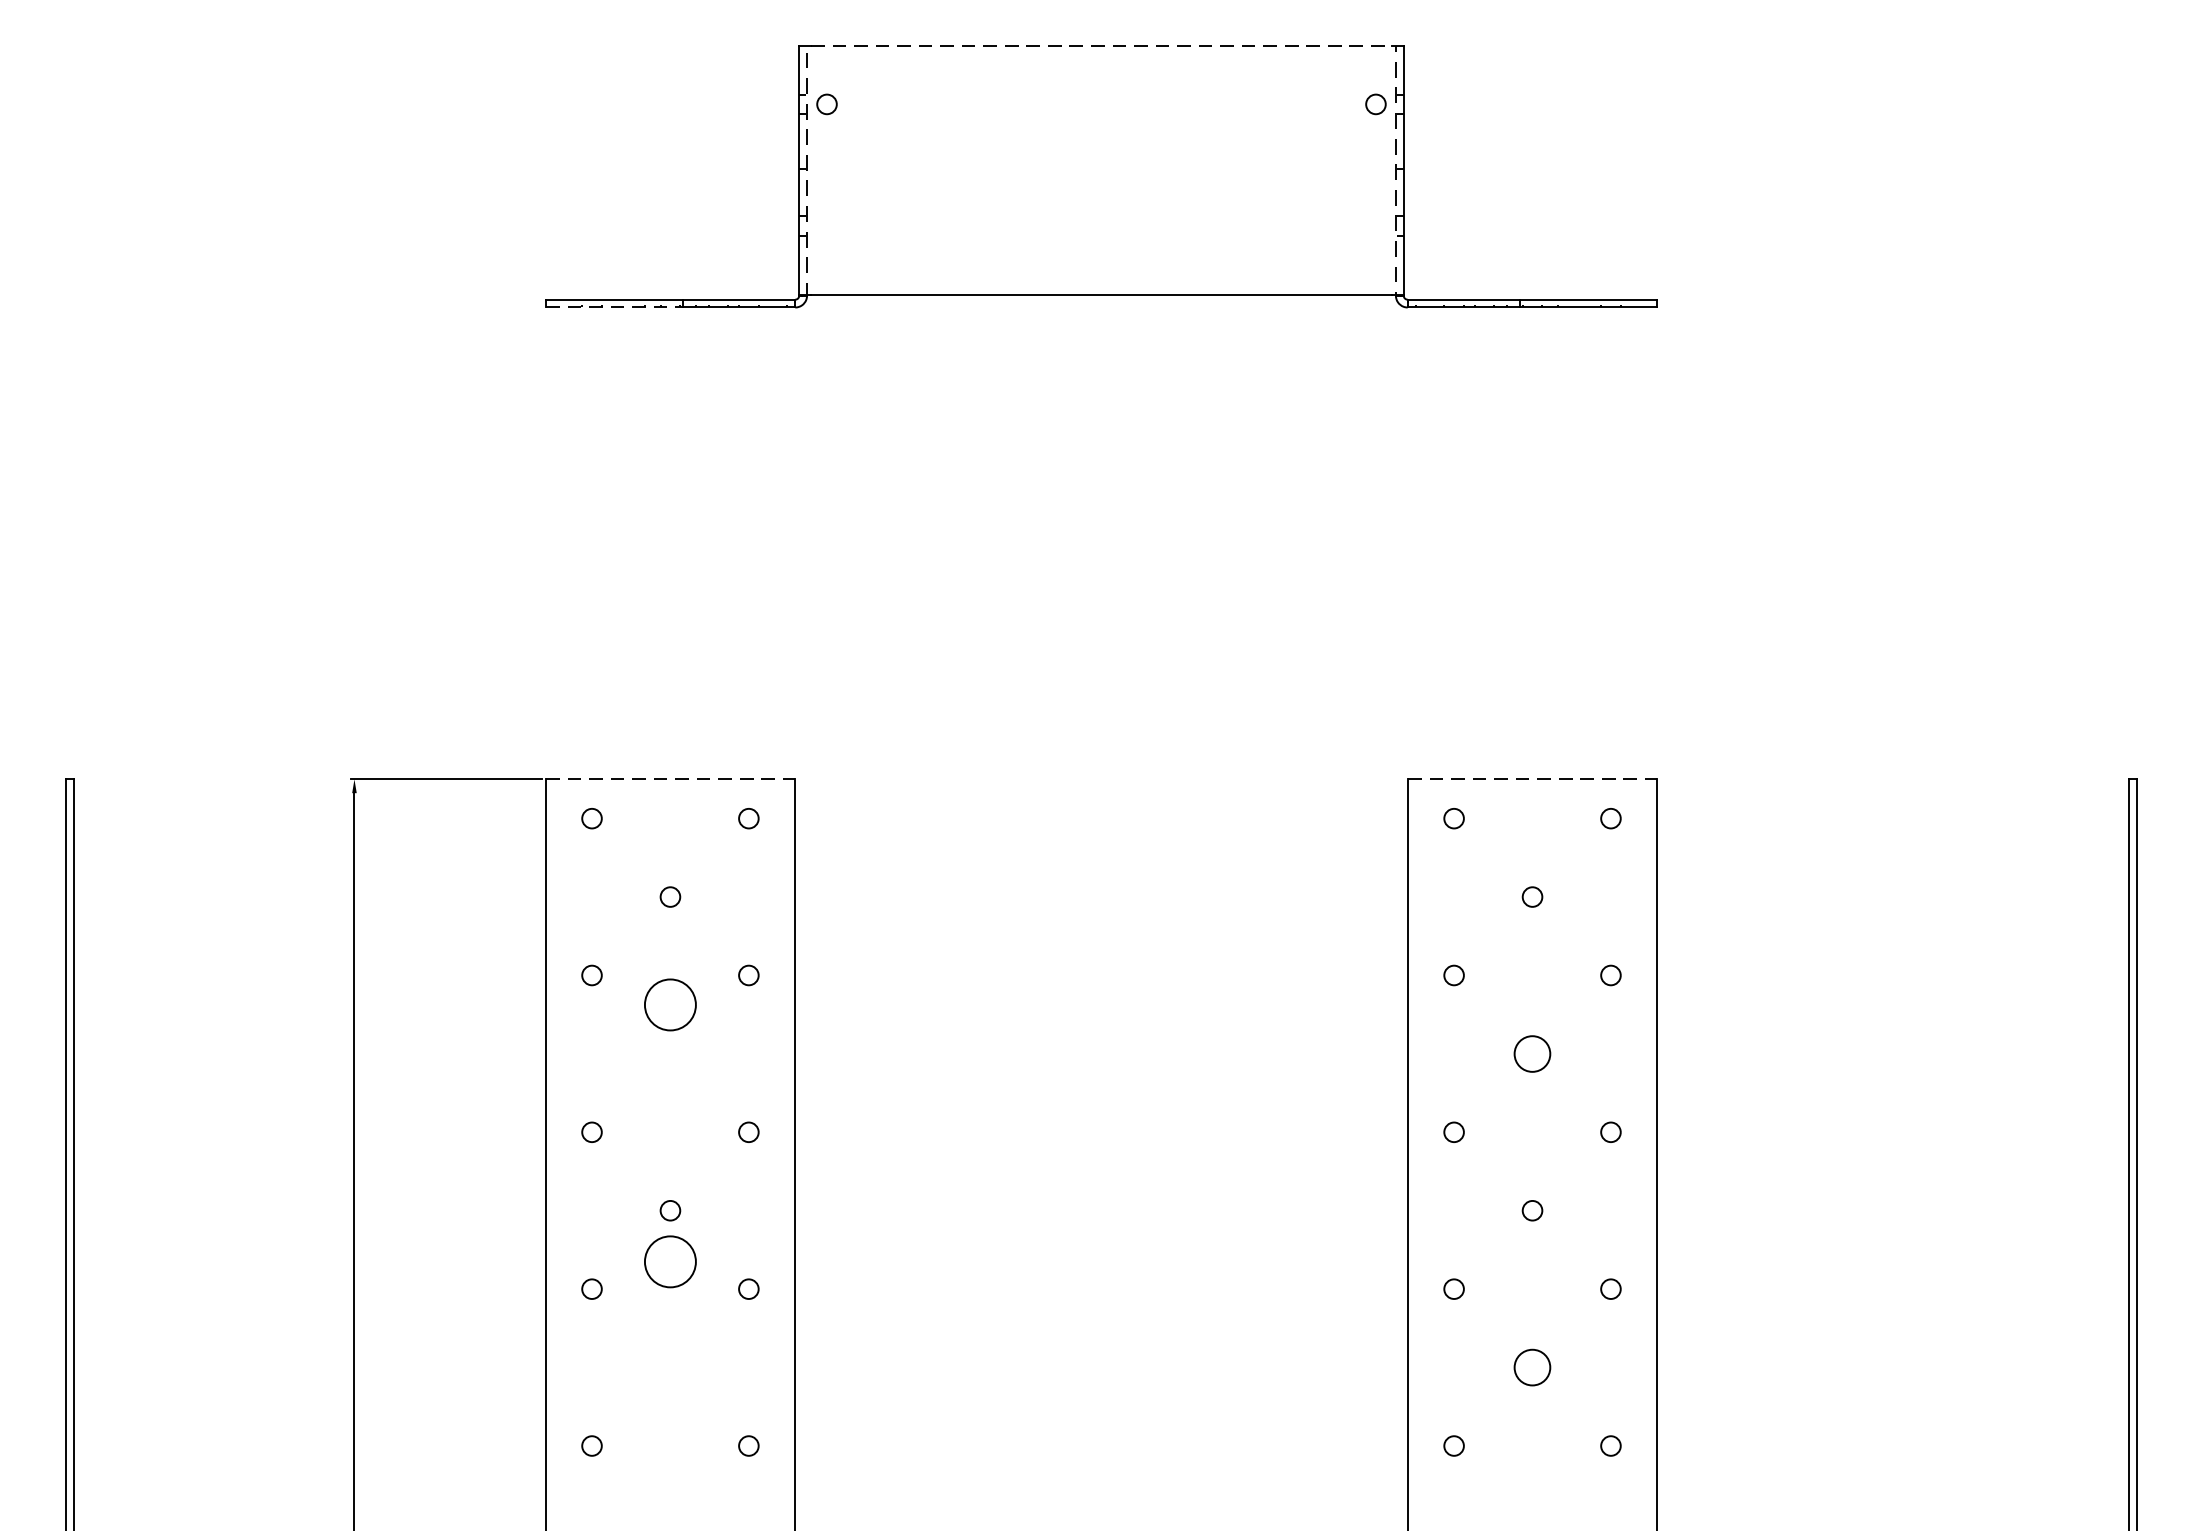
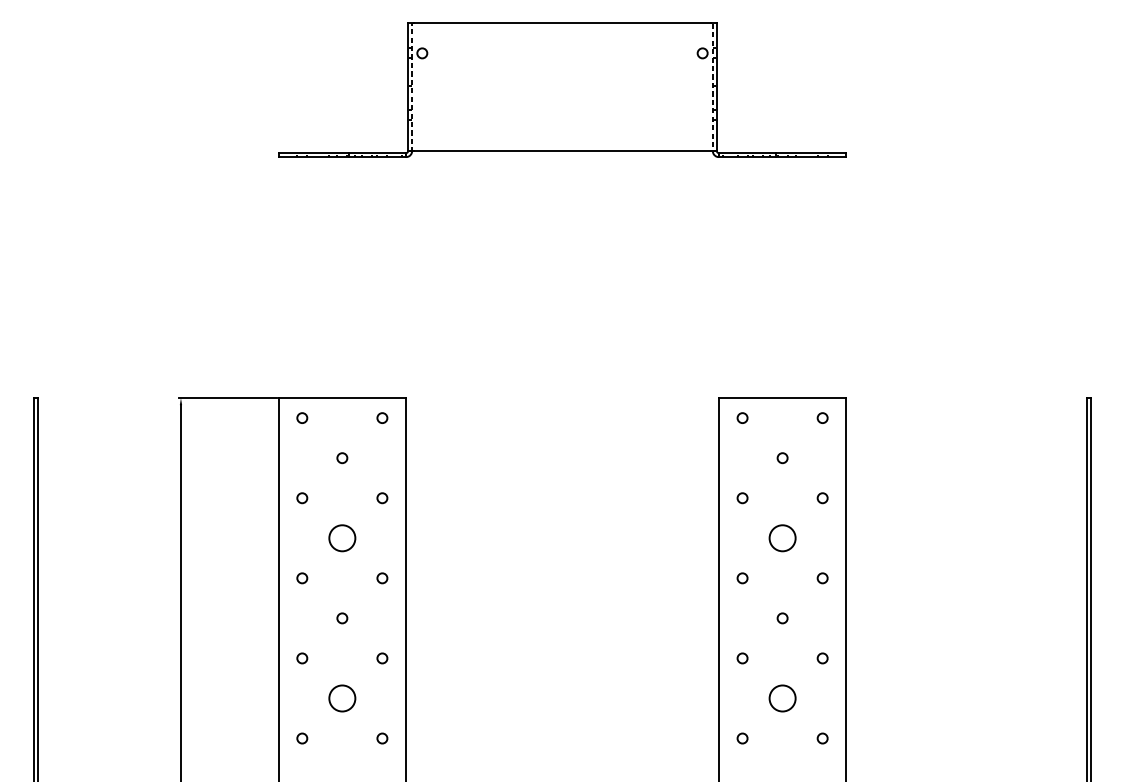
line: (1101, 45) -> (562, 23), dashed -> solid
line: (615, 308) -> (314, 157), dashed -> solid
line: (670, 780) -> (342, 398), dashed -> solid
line: (1532, 780) -> (782, 398), dashed -> solid
circle: (670, 1005) -> (342, 538), moved
circle: (1532, 1054) -> (782, 538), size x1.43
circle: (670, 1261) -> (342, 698), moved
circle: (1532, 1367) -> (782, 698), size x1.43

